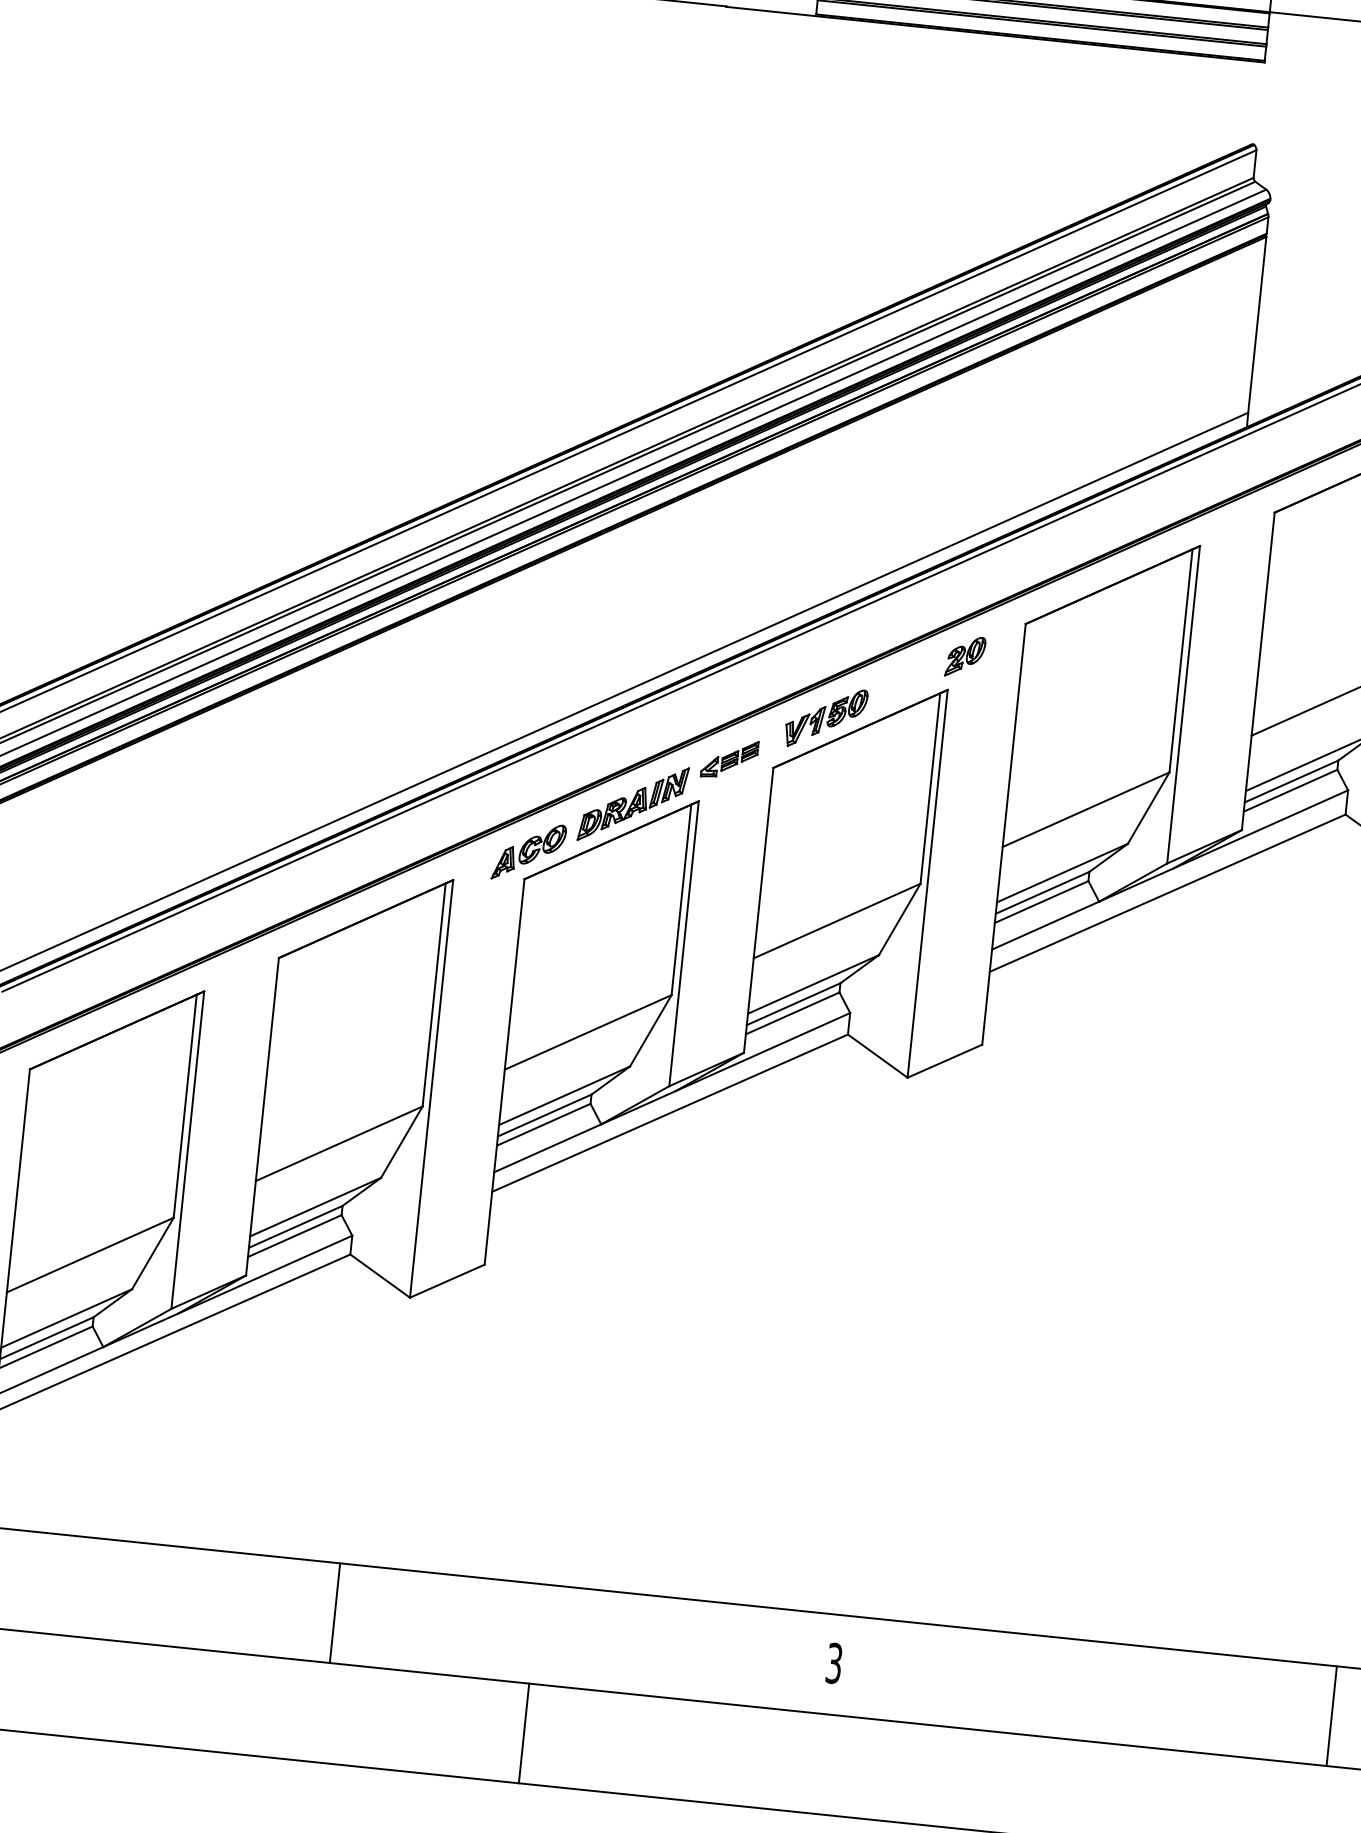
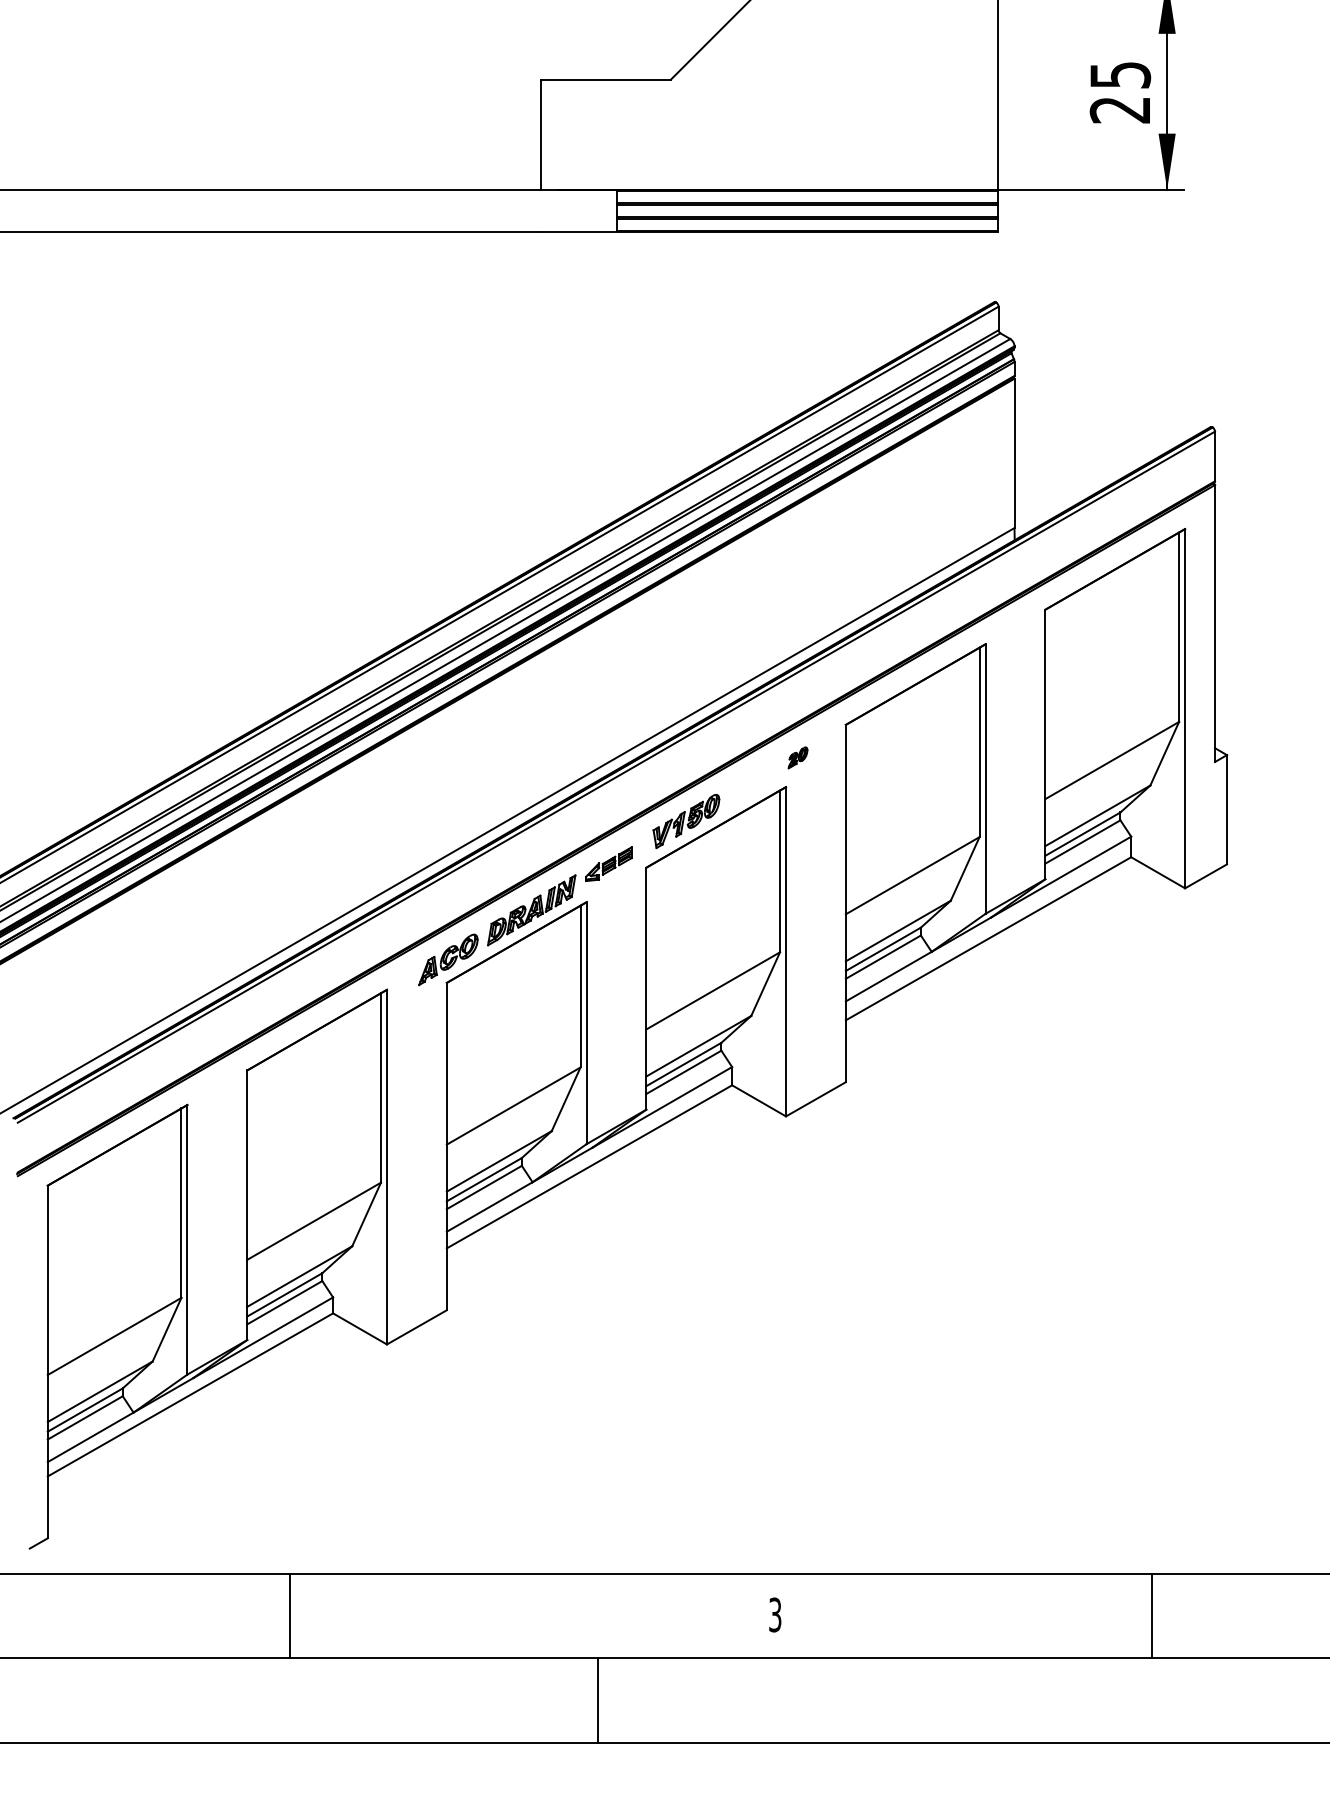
part: (964, 656) -> (797, 757), size x0.6
line: (335, 1612) -> (290, 1615), moved
line: (1331, 1715) -> (1151, 1615), moved
line: (523, 1733) -> (597, 1700), moved

